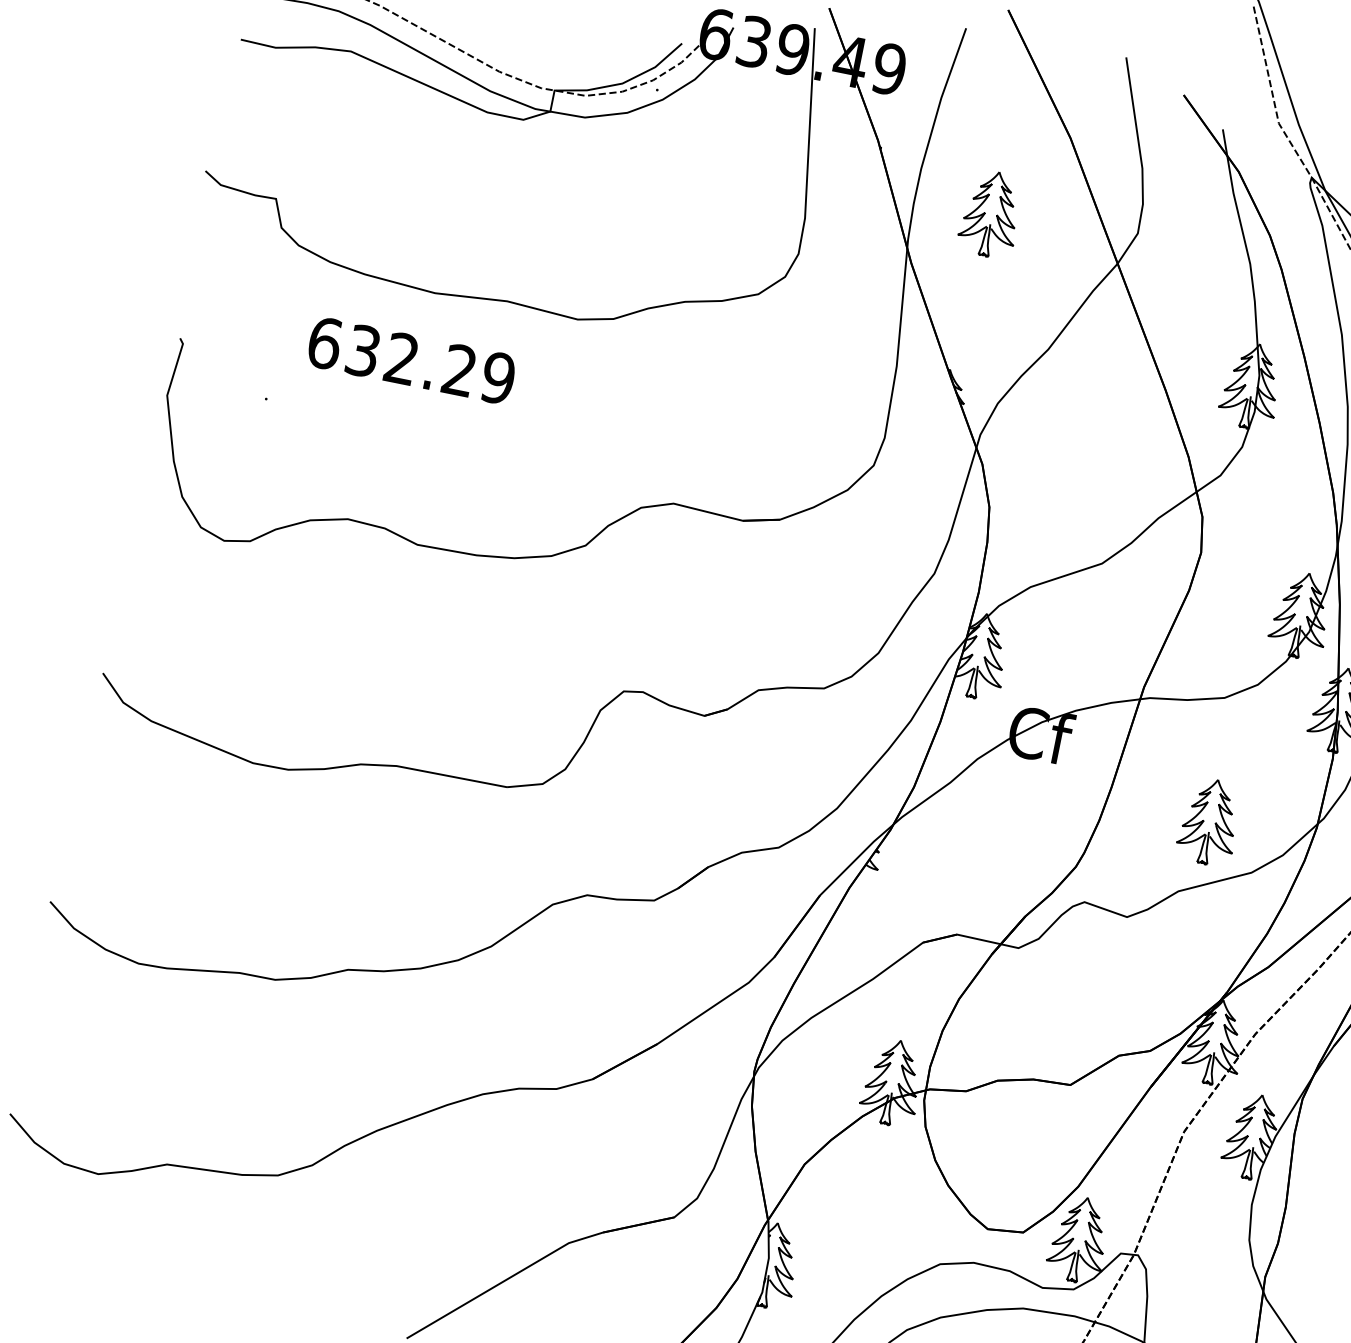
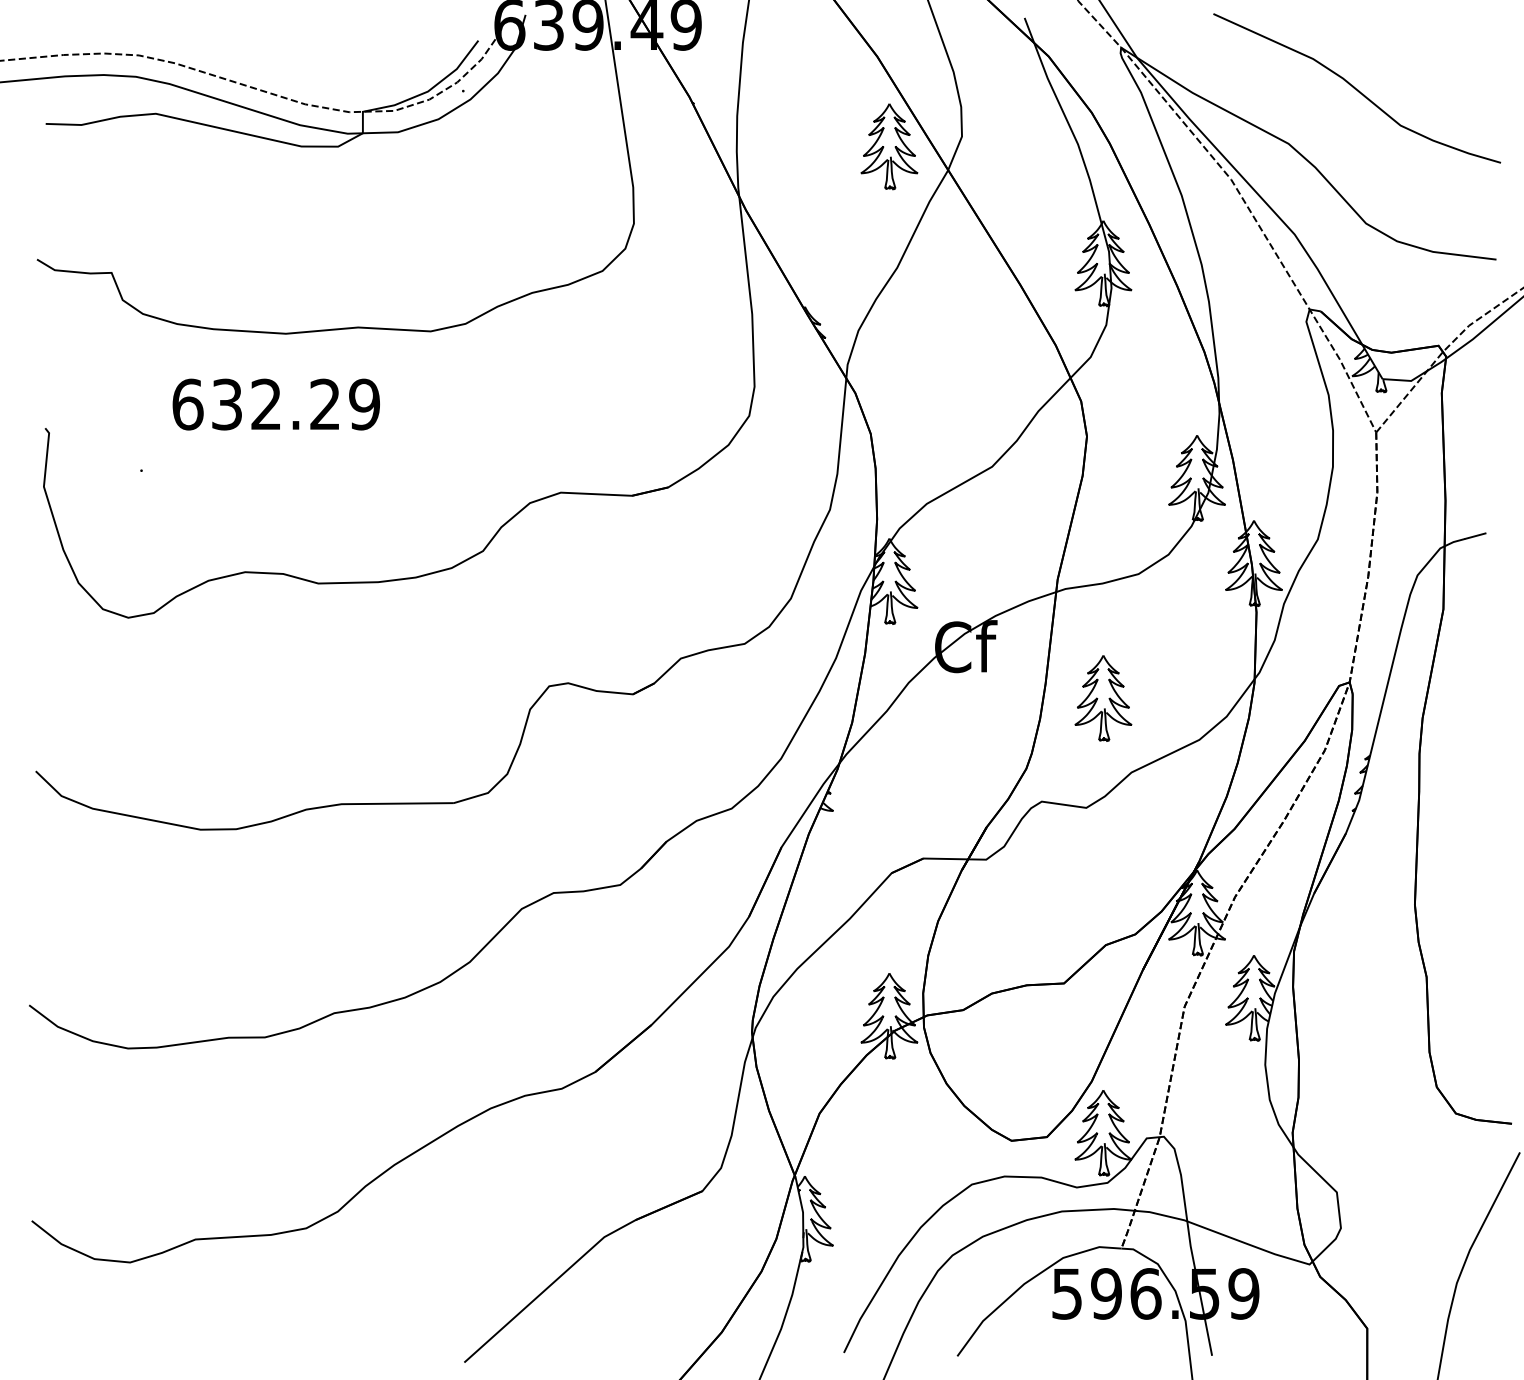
part: (991, 213) -> (889, 146), moved
part: (1209, 822) -> (1103, 698), moved

